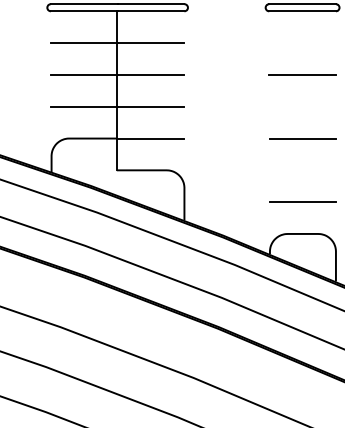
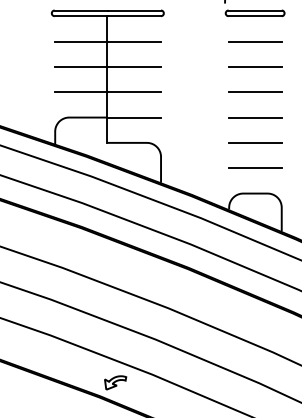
line: (301, 43) -> (254, 41), added
line: (301, 107) -> (254, 92), added
line: (303, 169) -> (255, 142), added

